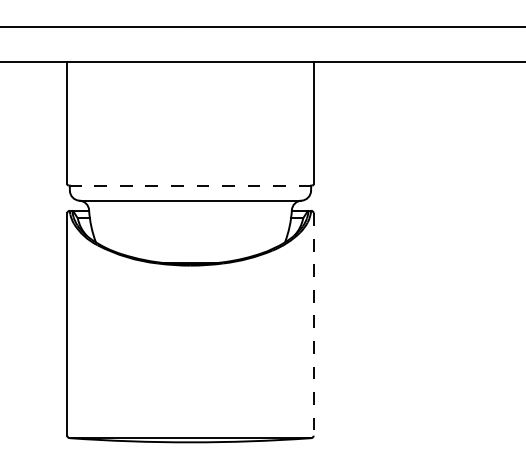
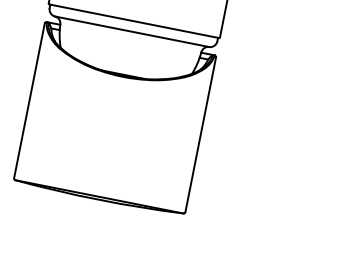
line: (190, 185) -> (134, 21), dashed -> solid
line: (313, 324) -> (200, 134), dashed -> solid

